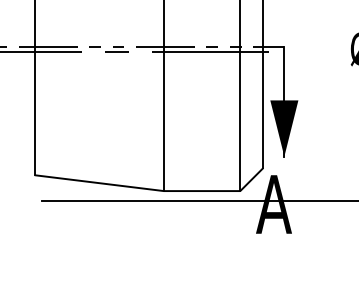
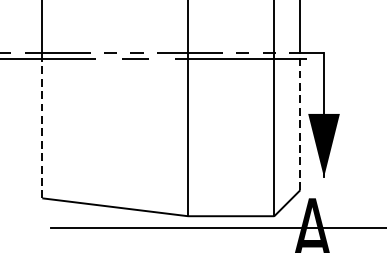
line: (263, 107) -> (300, 121), solid -> dashed
line: (34, 110) -> (42, 125), solid -> dashed

